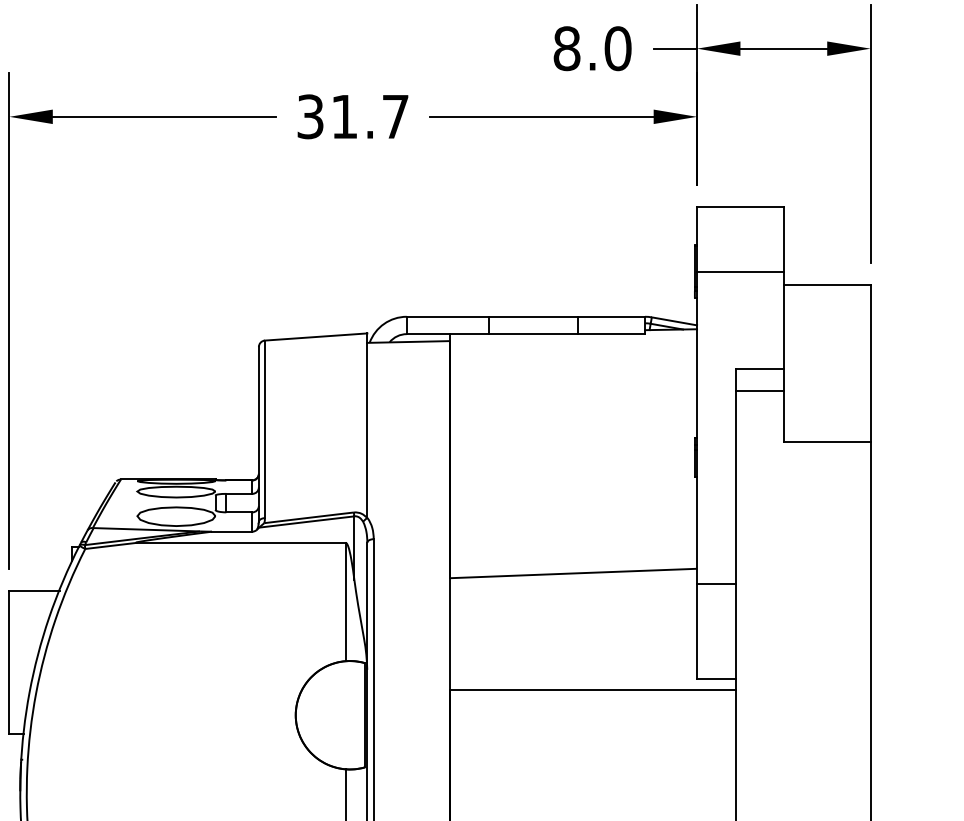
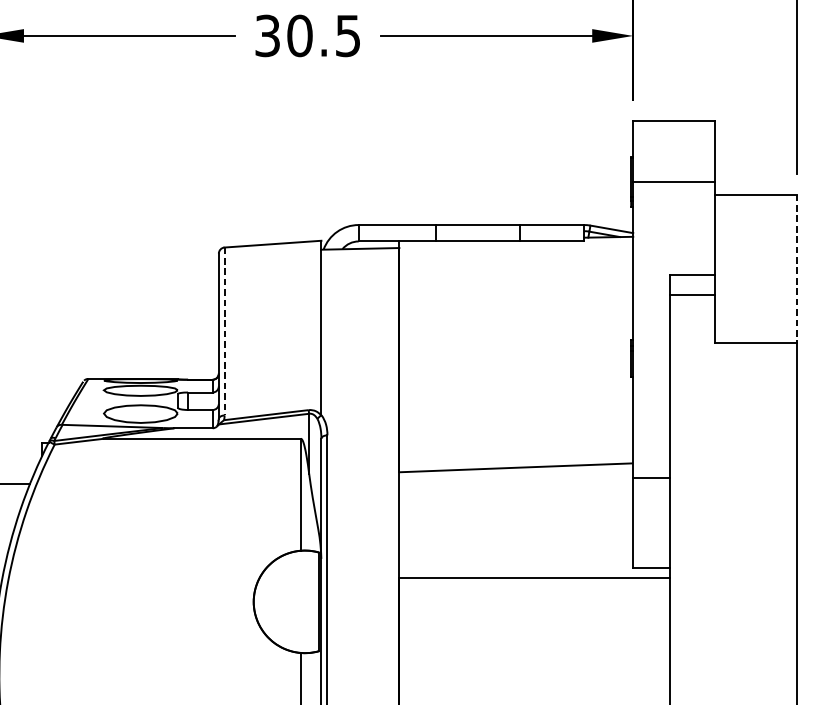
text: (369, 116) -> (323, 35), 31.7 -> 30.5
line: (870, 363) -> (797, 269), solid -> dashed
line: (264, 429) -> (224, 331), solid -> dashed

